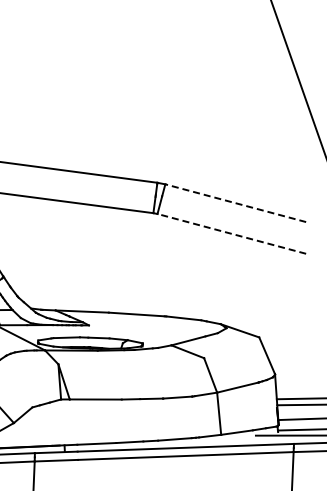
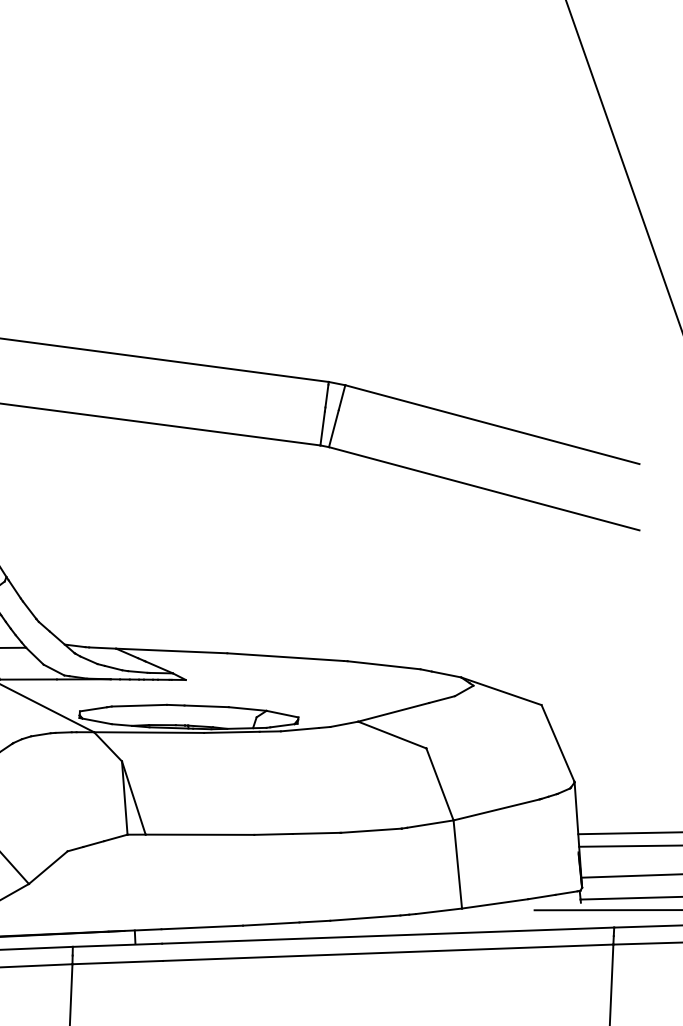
line: (235, 203) -> (491, 425), dashed -> solid
line: (231, 233) -> (483, 487), dashed -> solid

